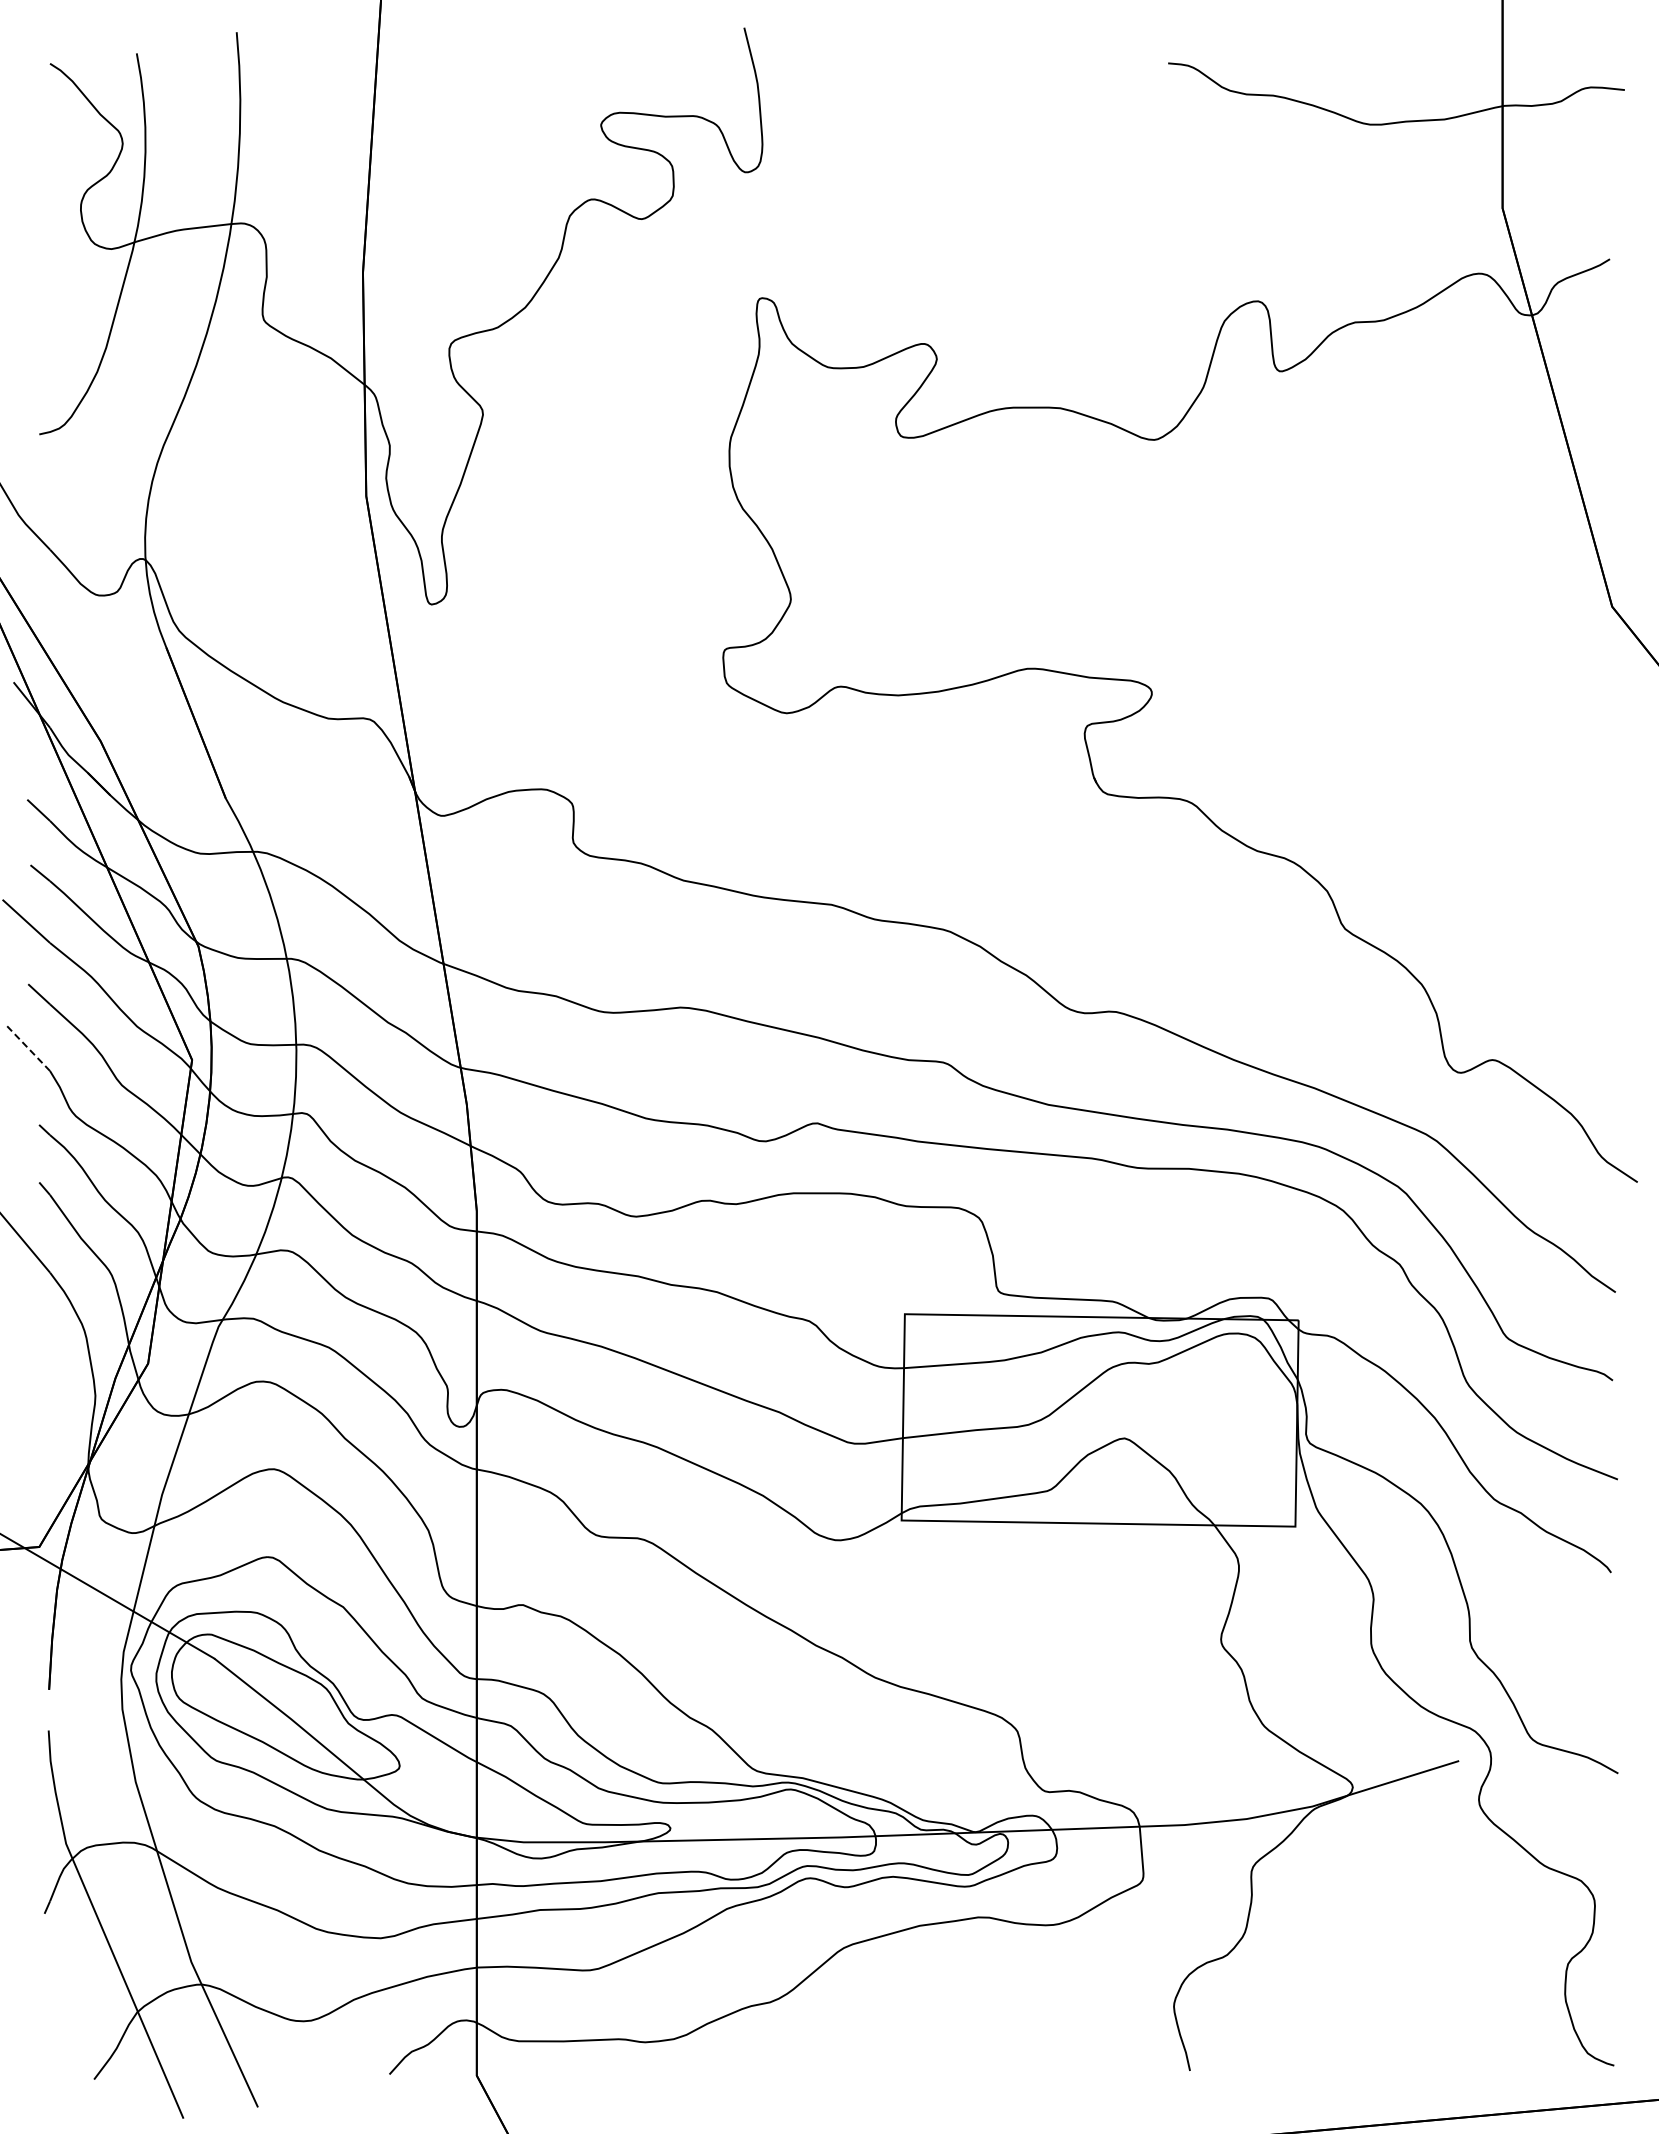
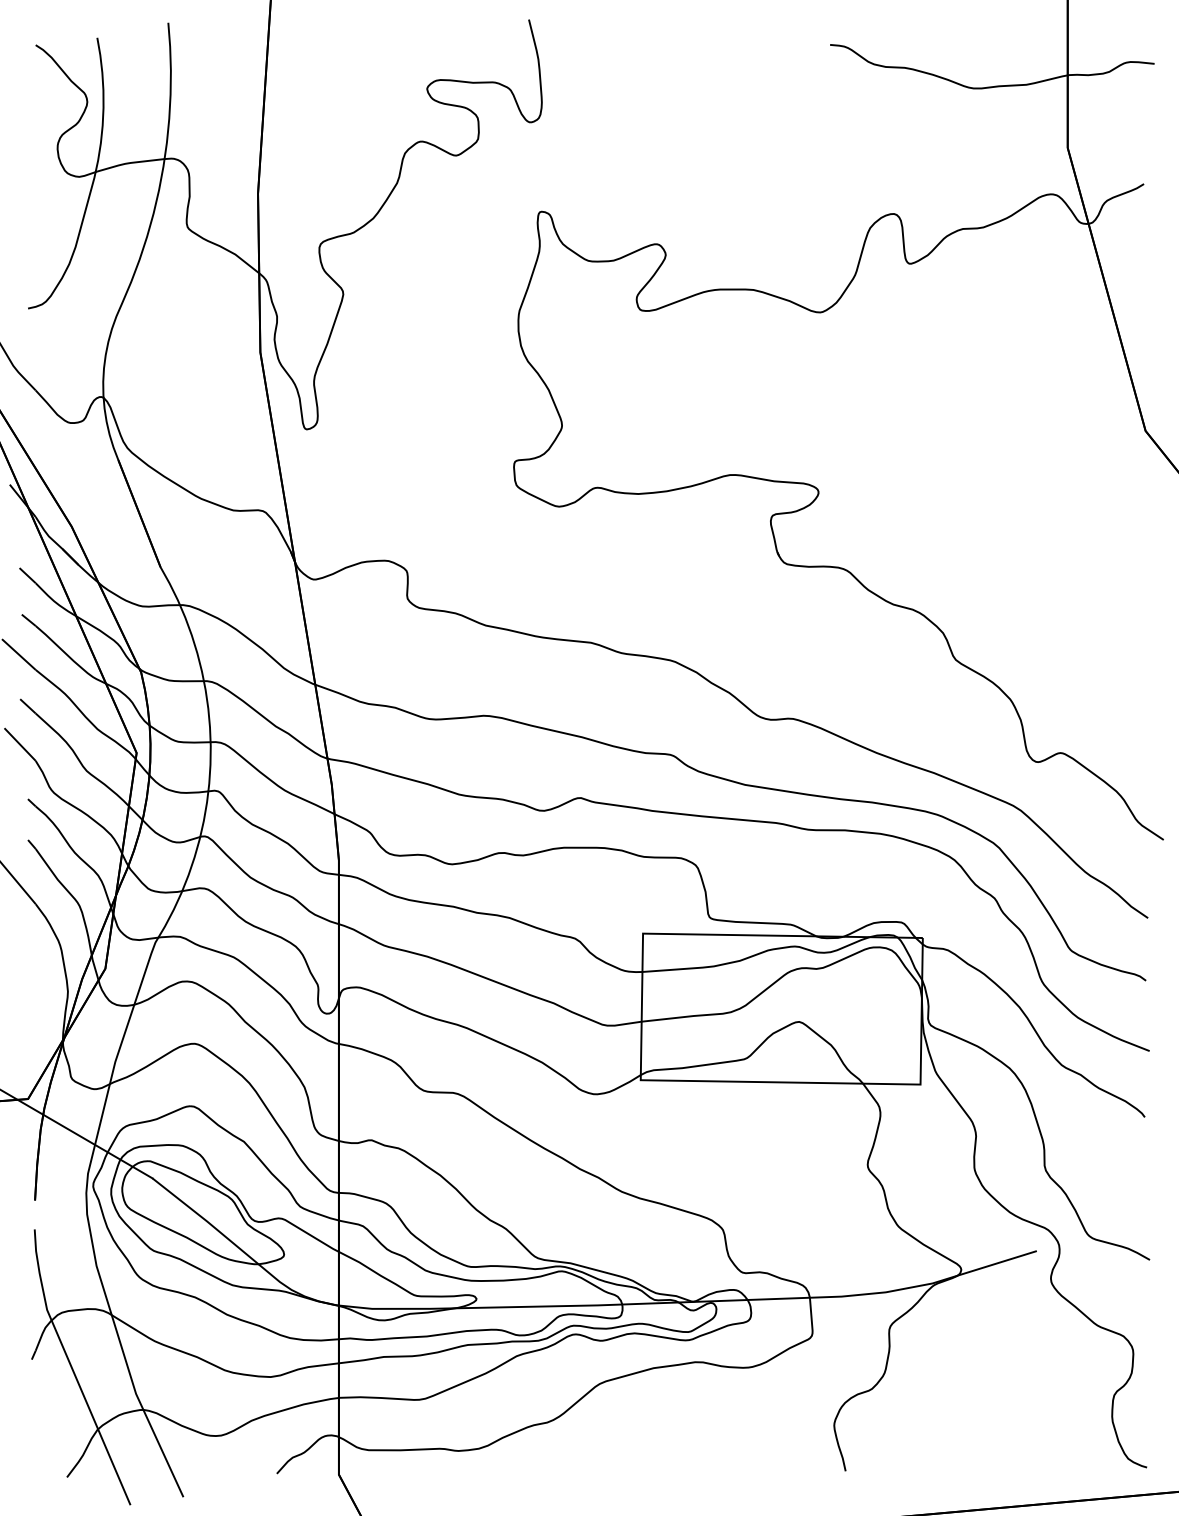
line: (28, 1048) -> (20, 744), dashed -> solid

